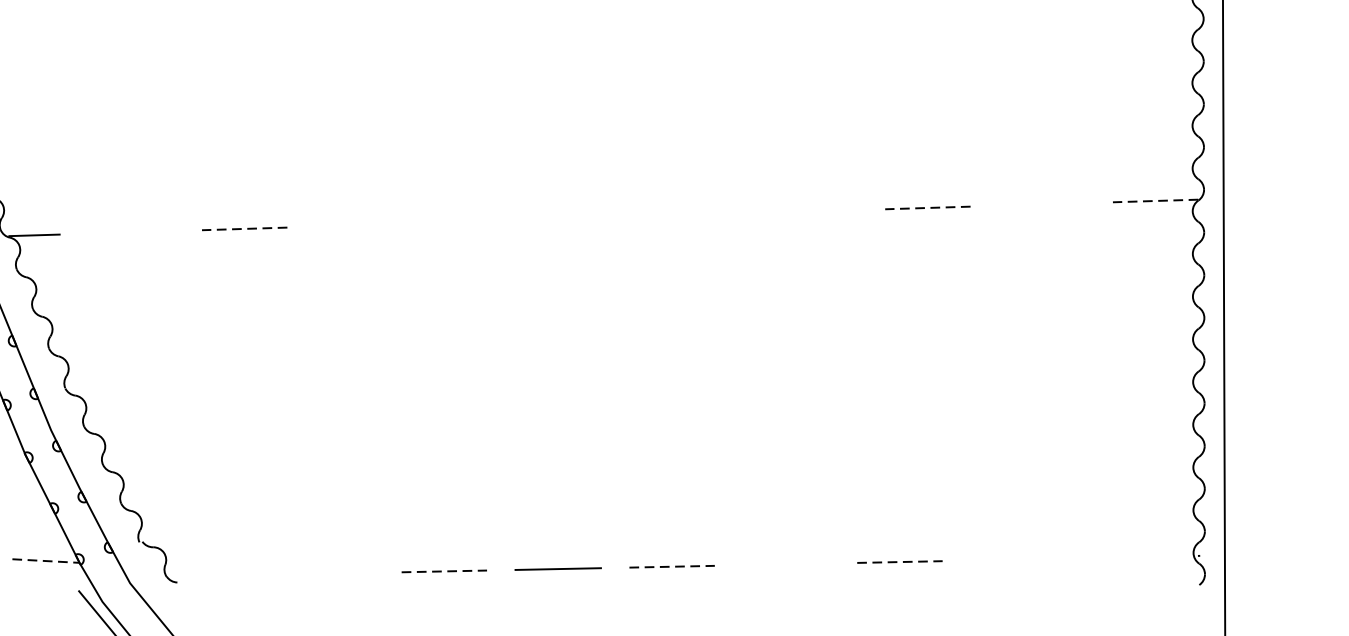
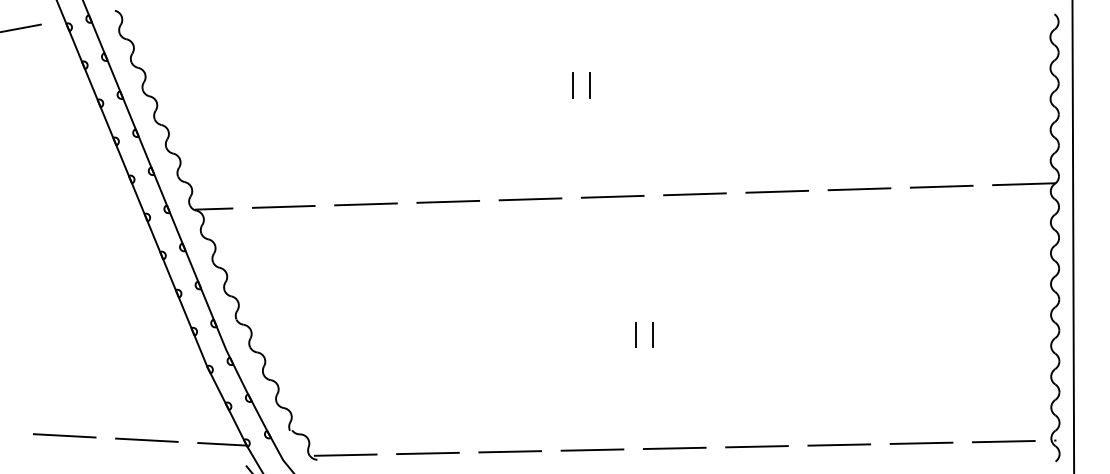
line: (531, 64) -> (573, 85), added
line: (554, 64) -> (589, 85), added
line: (1154, 201) -> (1023, 184), dashed -> solid
line: (1041, 204) -> (941, 186), added
line: (927, 208) -> (859, 189), dashed -> solid
line: (814, 211) -> (777, 191), added
line: (699, 215) -> (694, 194), added
line: (585, 217) -> (612, 196), added
line: (472, 222) -> (530, 199), added
line: (358, 224) -> (448, 201), added
line: (245, 229) -> (366, 204), dashed -> solid
line: (130, 231) -> (283, 206), added
line: (619, 409) -> (636, 334), added
line: (641, 409) -> (652, 334), added
line: (1127, 557) -> (1003, 441), added
line: (1013, 558) -> (921, 442), added
line: (45, 561) -> (222, 444), dashed -> solid
line: (900, 562) -> (839, 445), dashed -> solid
line: (785, 564) -> (756, 446), added
line: (671, 566) -> (674, 448), dashed -> solid
line: (444, 571) -> (510, 451), dashed -> solid
line: (329, 573) -> (427, 453), added
line: (216, 575) -> (345, 454), added

